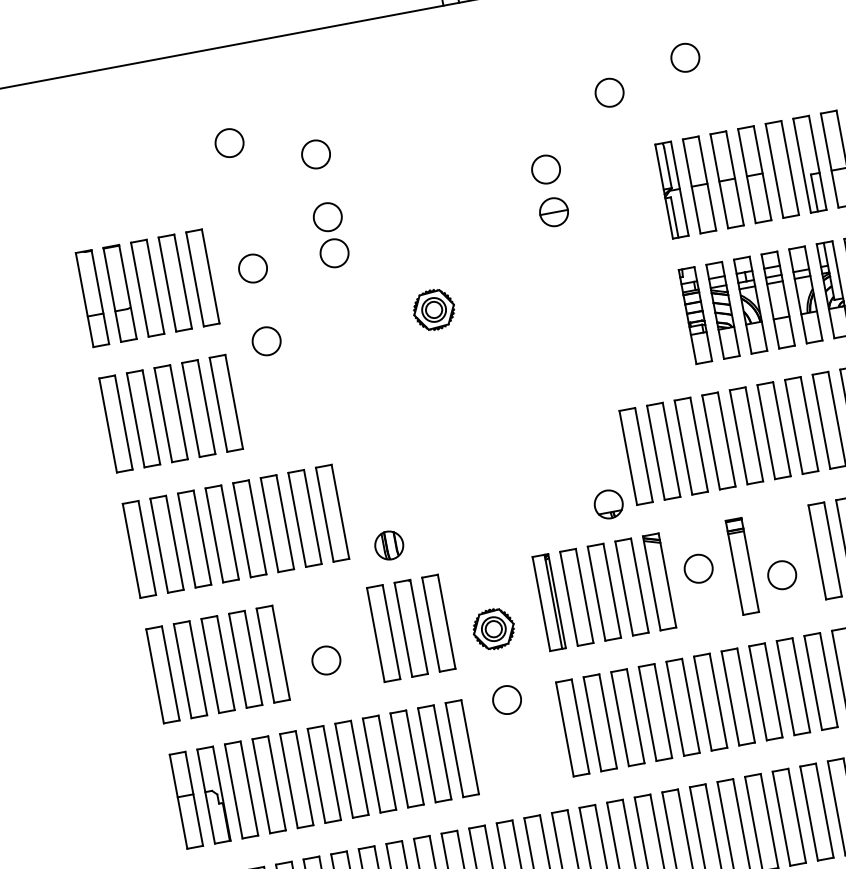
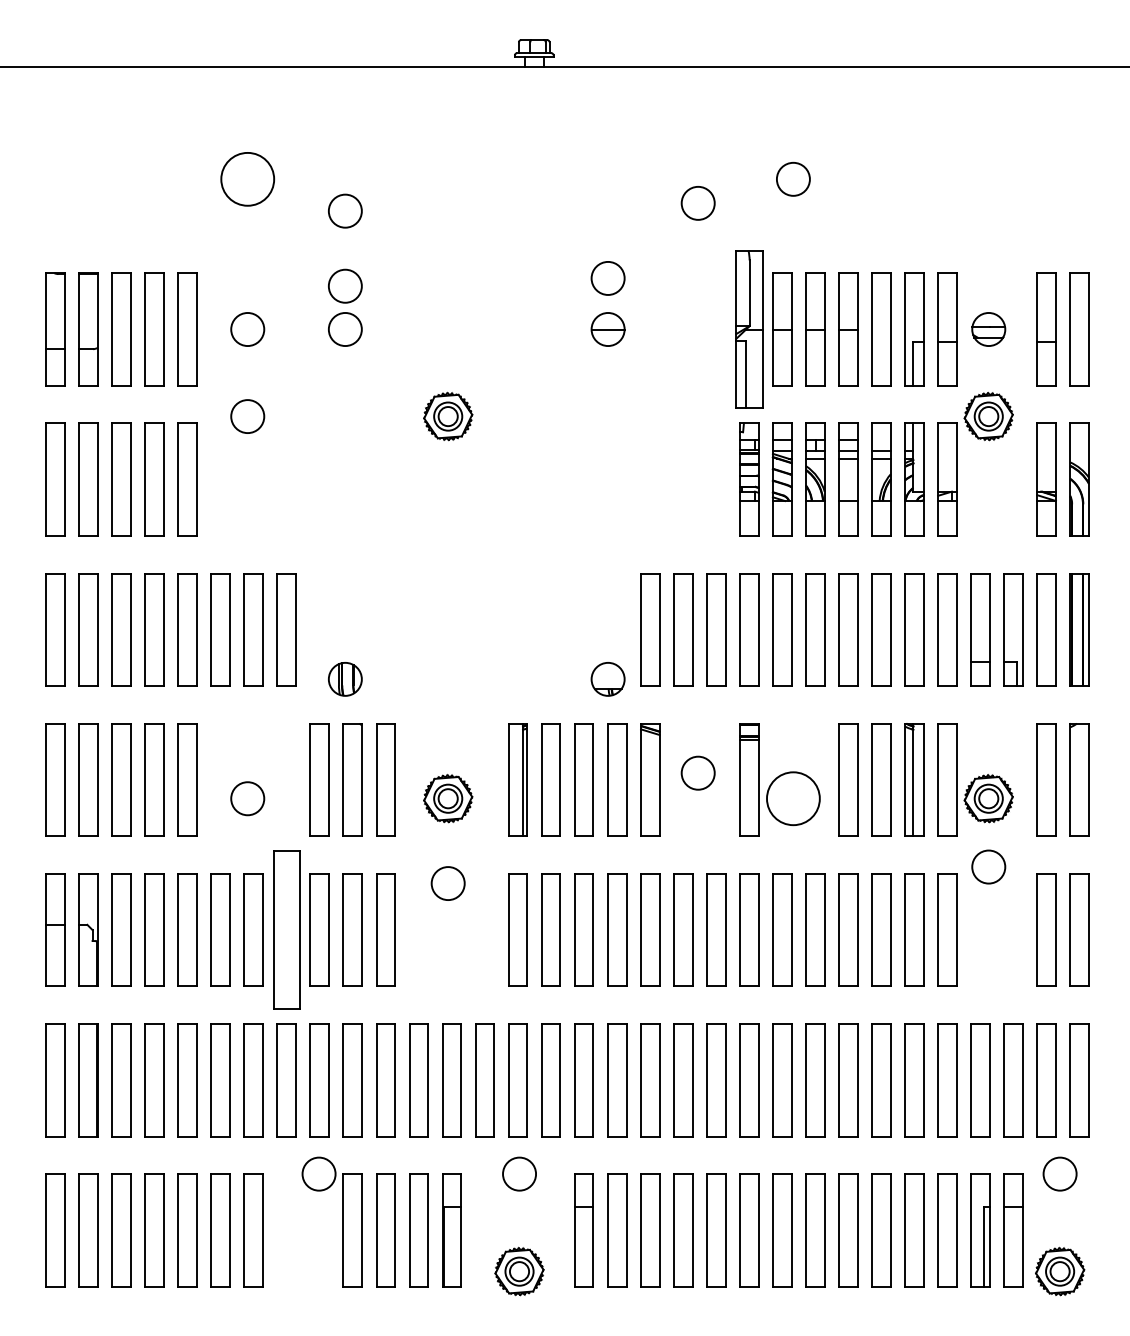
circle: (229, 142) -> (247, 178), size x1.6
part: (671, 190) -> (748, 329), size x1.4
circle: (781, 575) -> (792, 798), size x1.6
part: (379, 763) -> (286, 929), size x1.4

